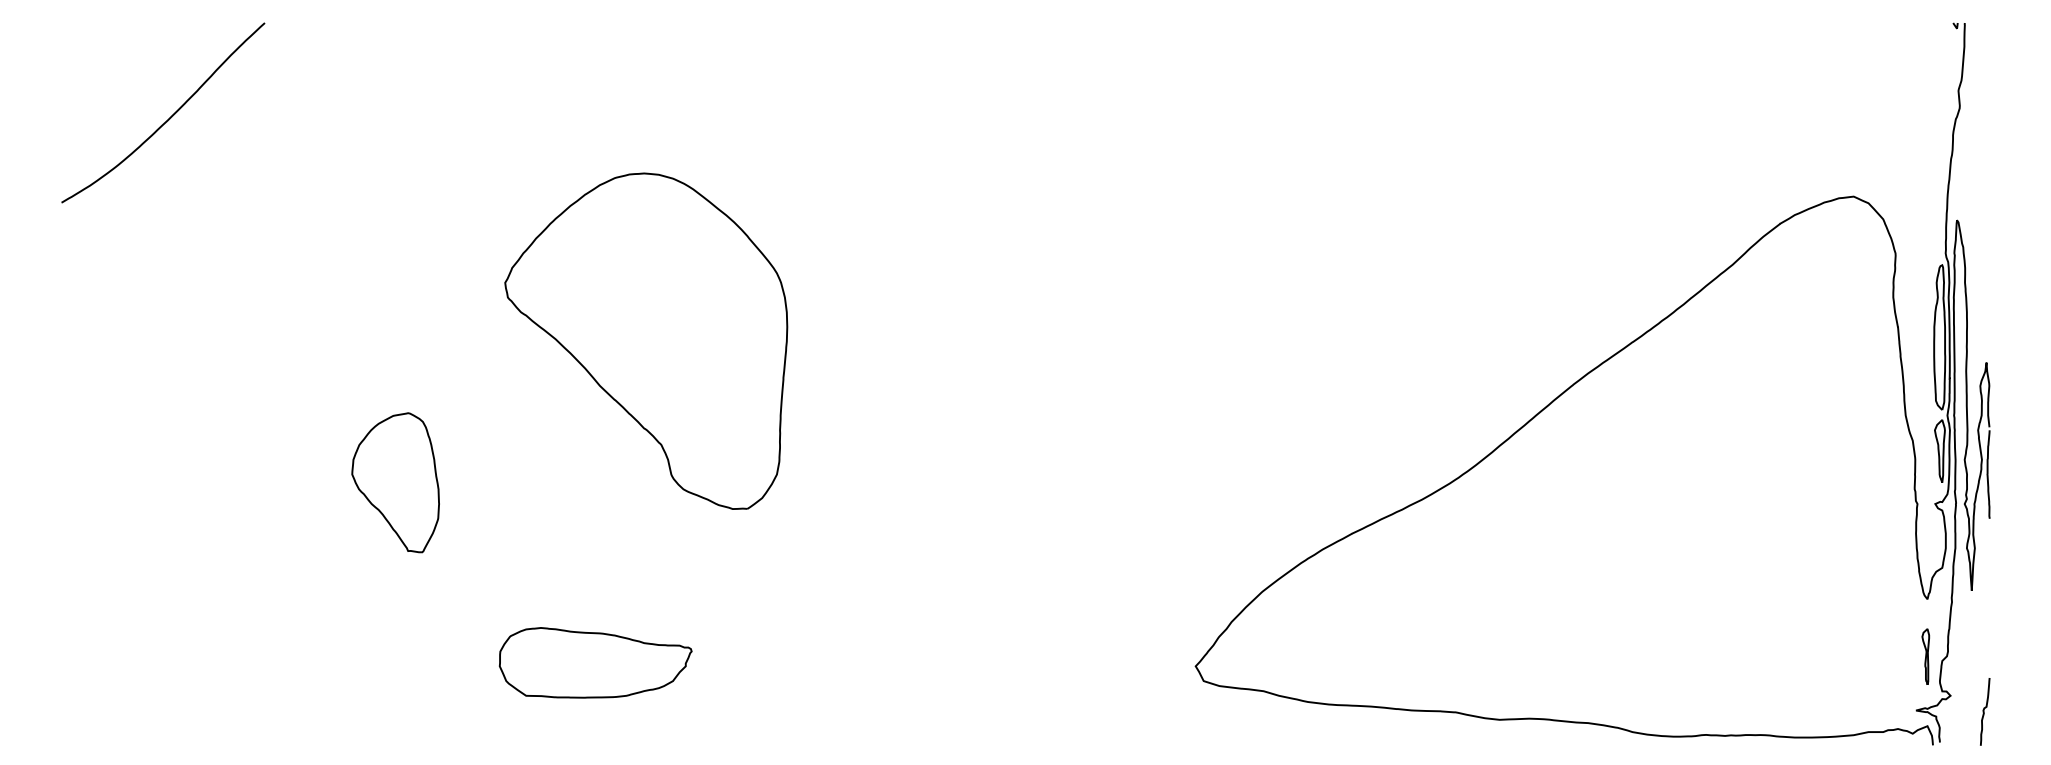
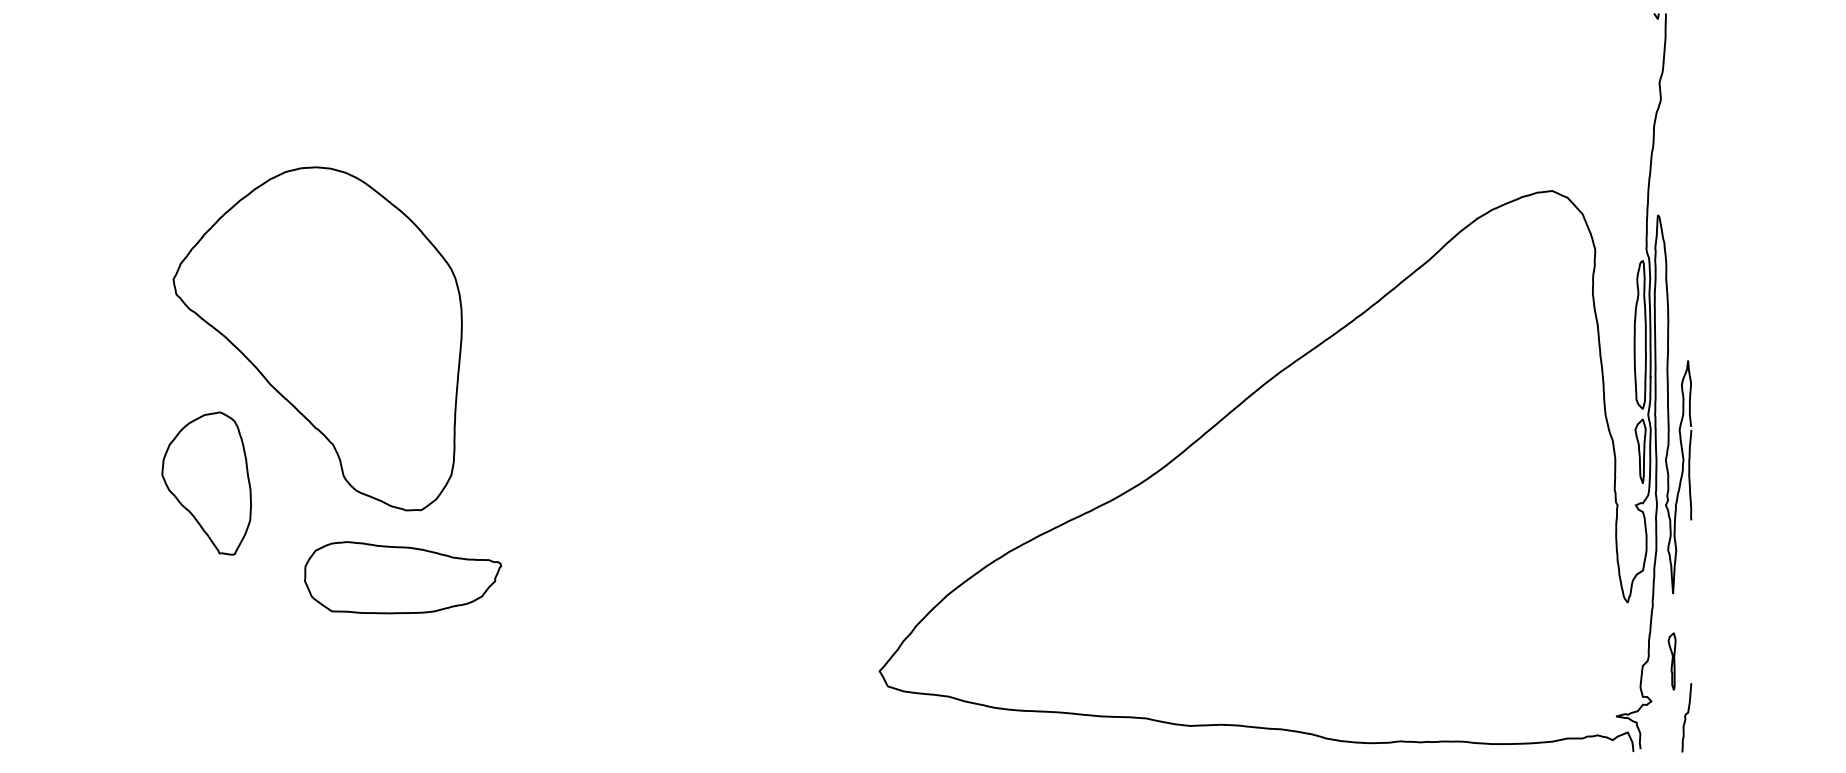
part: (395, 482) -> (206, 483), moved
part: (1925, 656) -> (1671, 661), moved
part: (595, 662) -> (402, 577), moved

